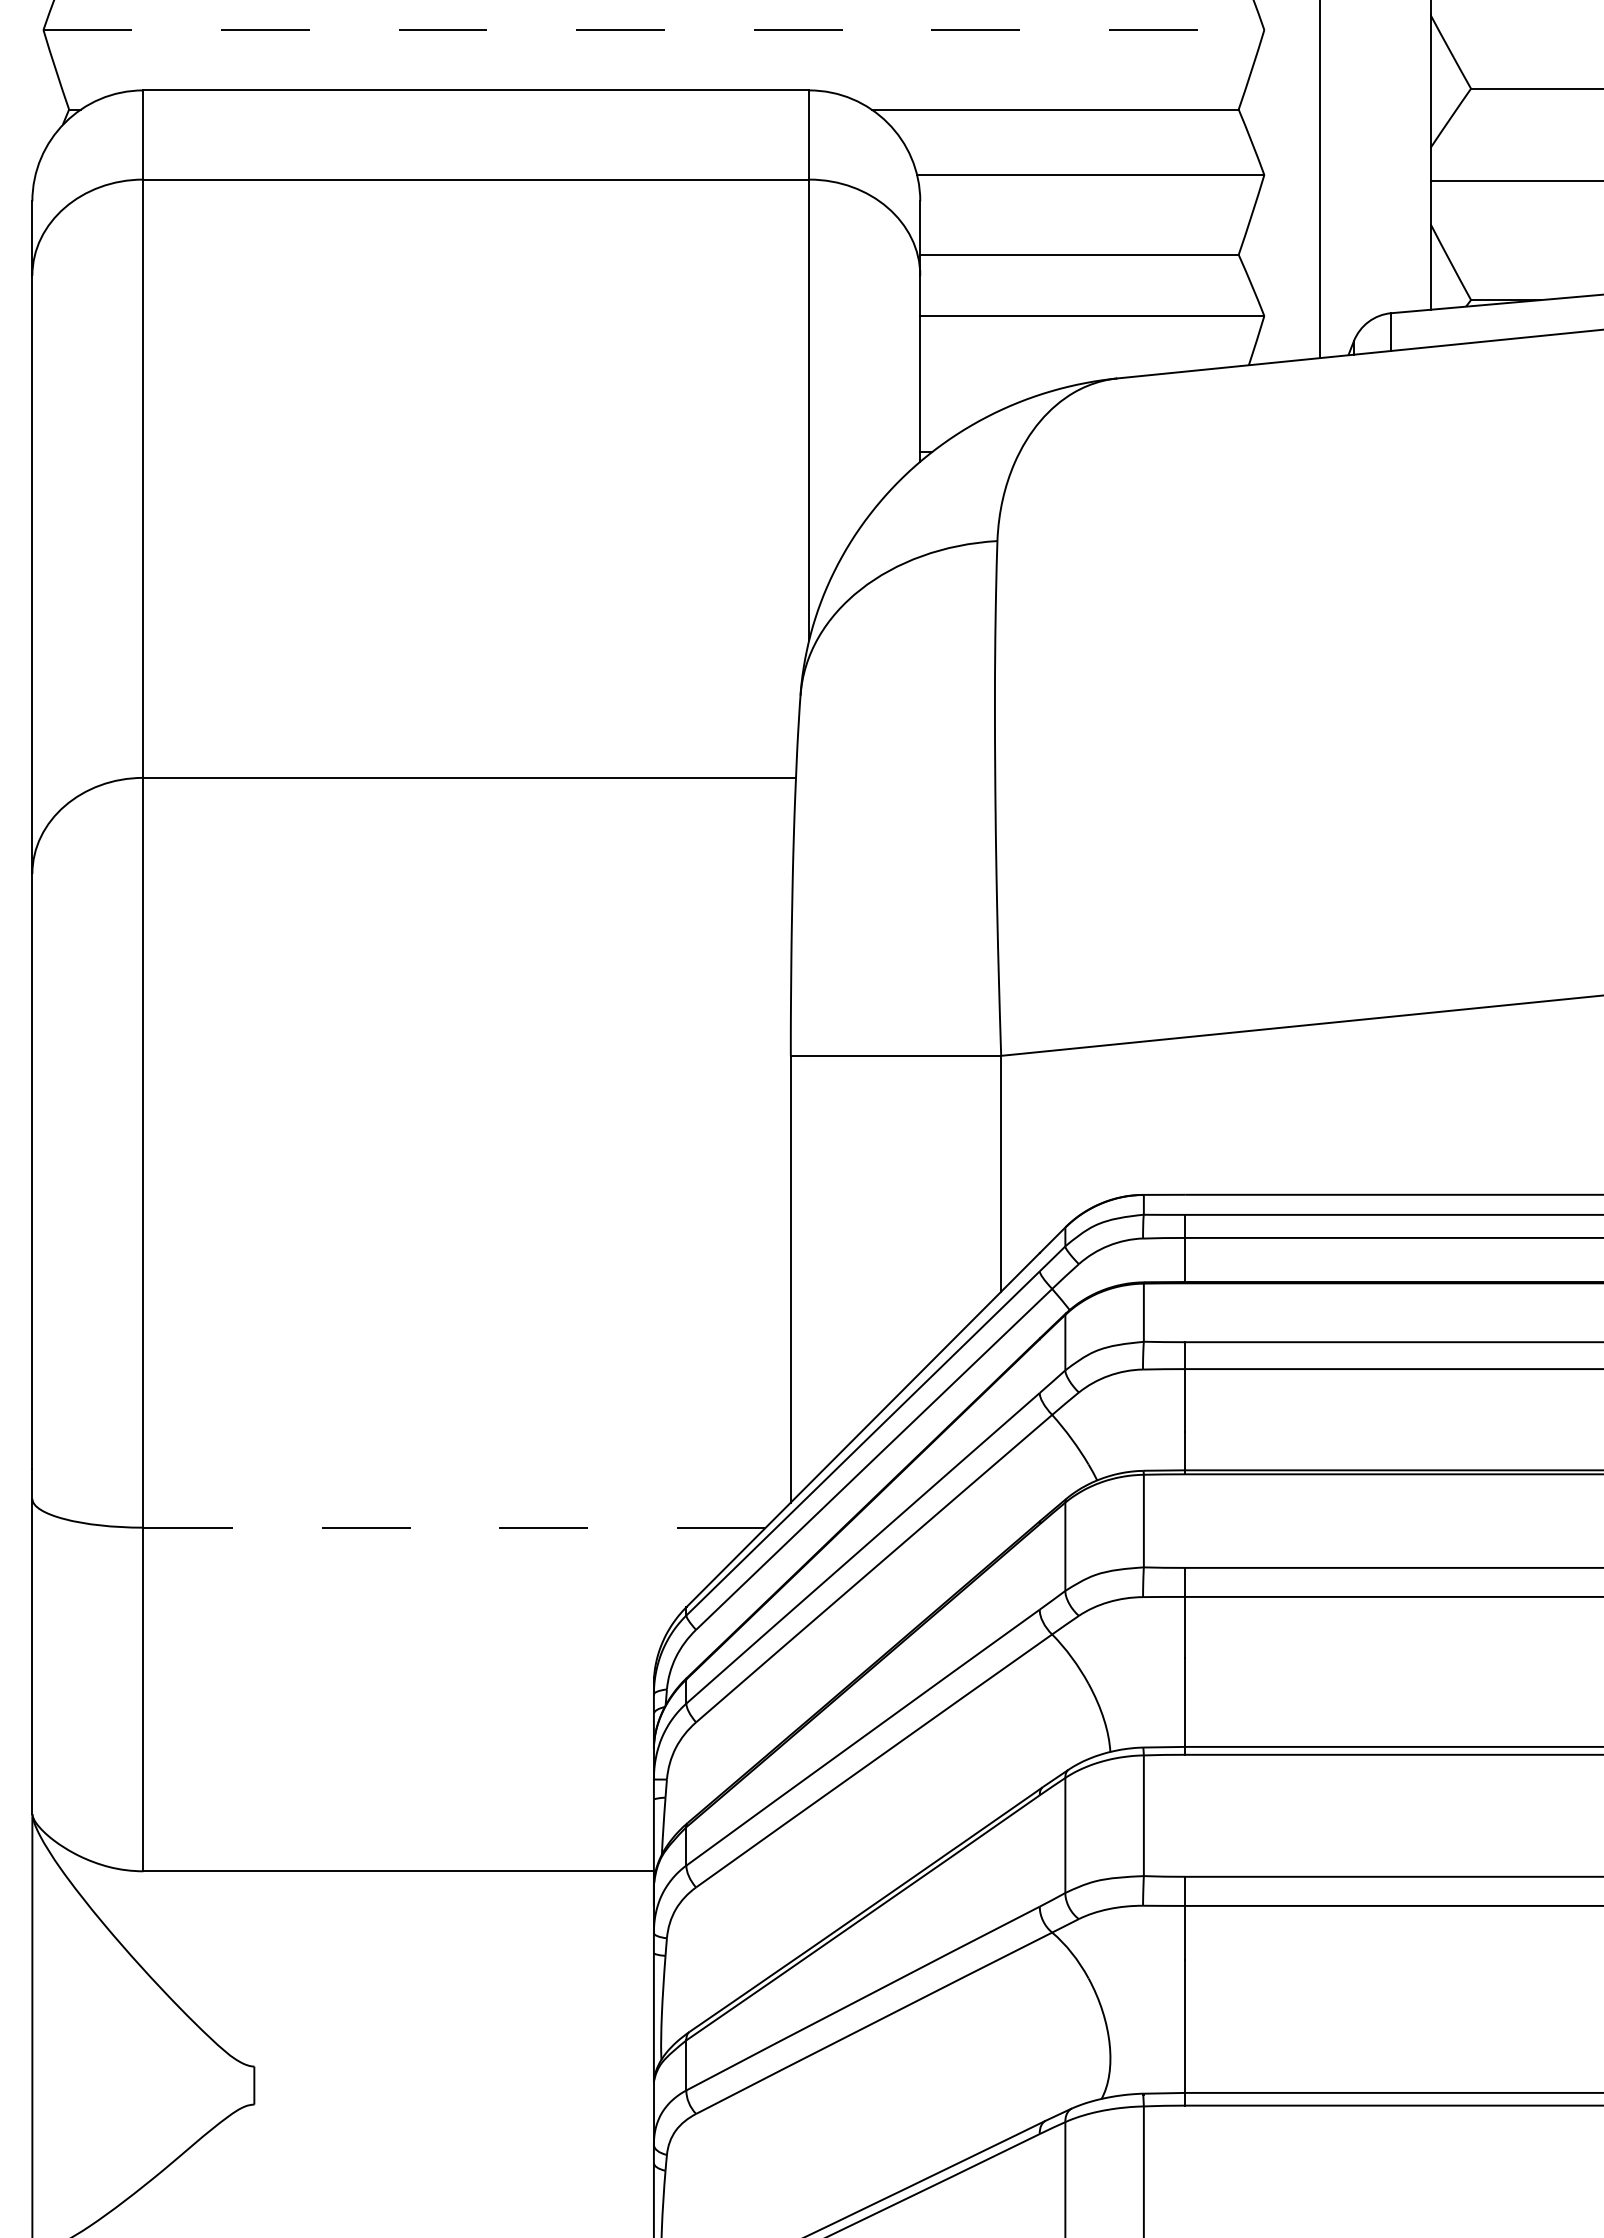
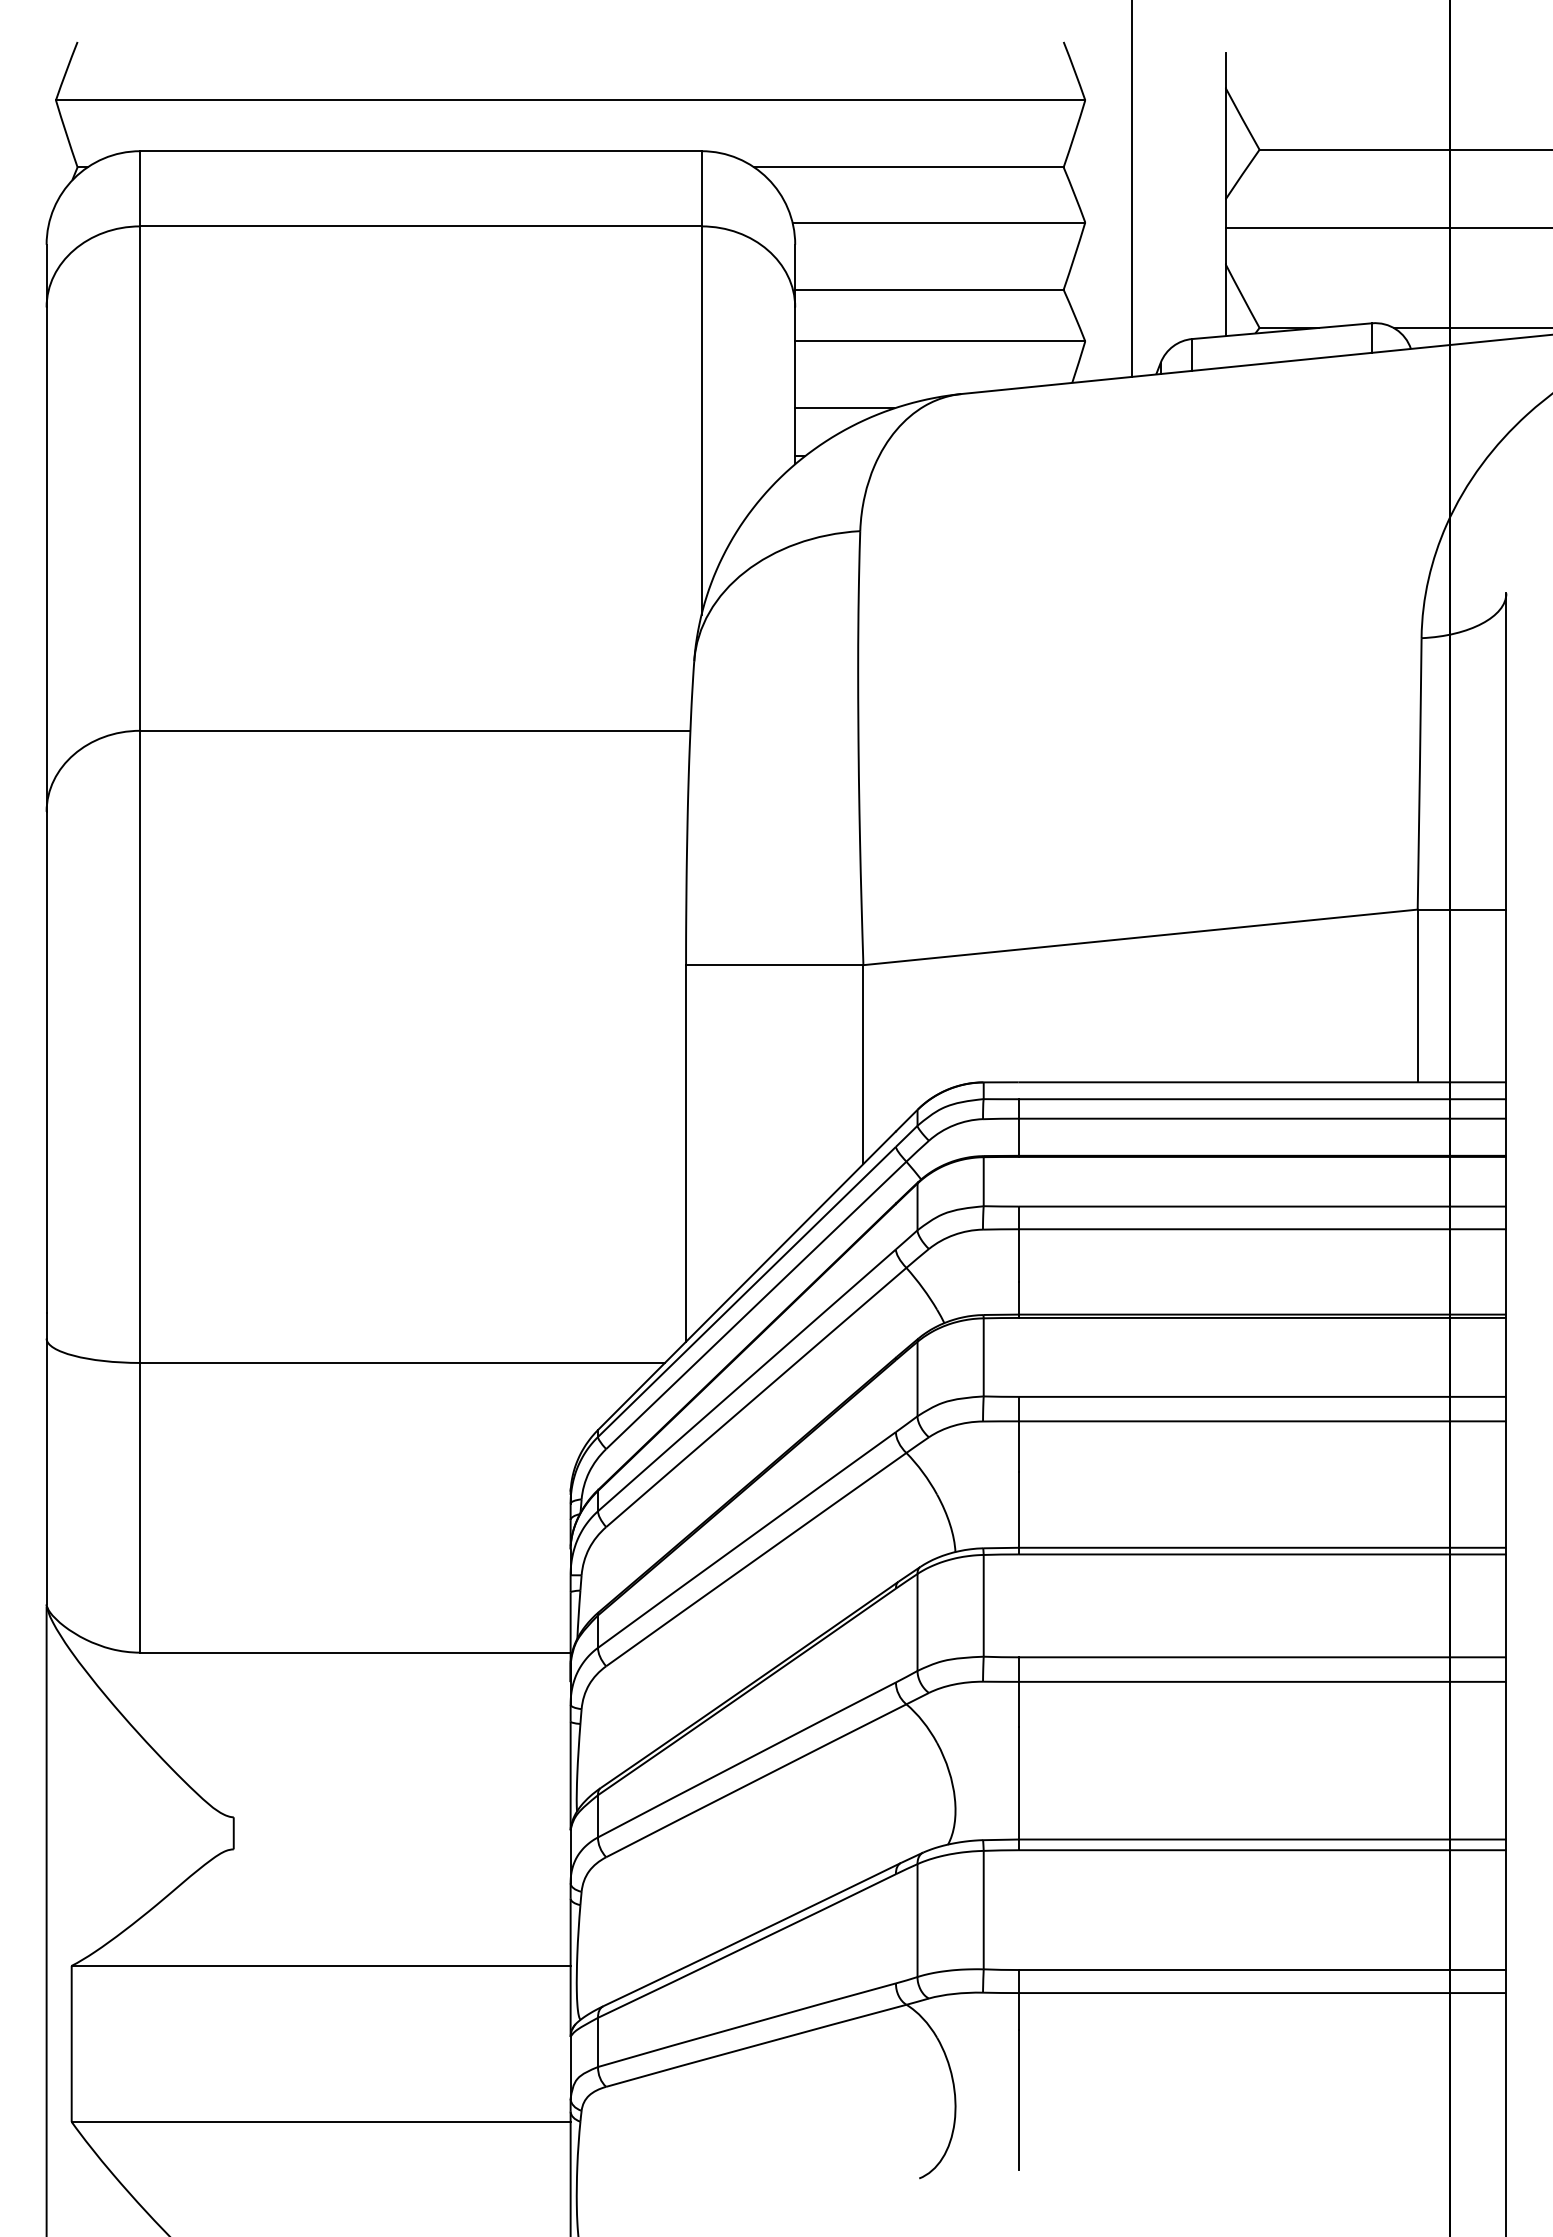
line: (653, 30) -> (570, 100), dashed -> solid
line: (978, 395) -> (844, 408), added
line: (454, 1527) -> (402, 1362), dashed -> solid

